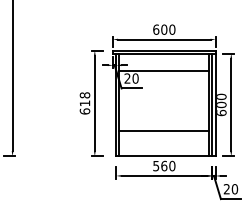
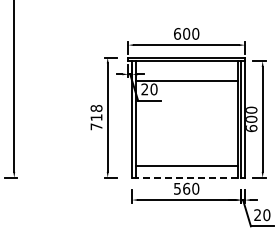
text: (84, 111) -> (96, 126), 618 -> 718
line: (164, 130) -> (186, 165), moved
line: (165, 156) -> (187, 177), solid -> dashed

